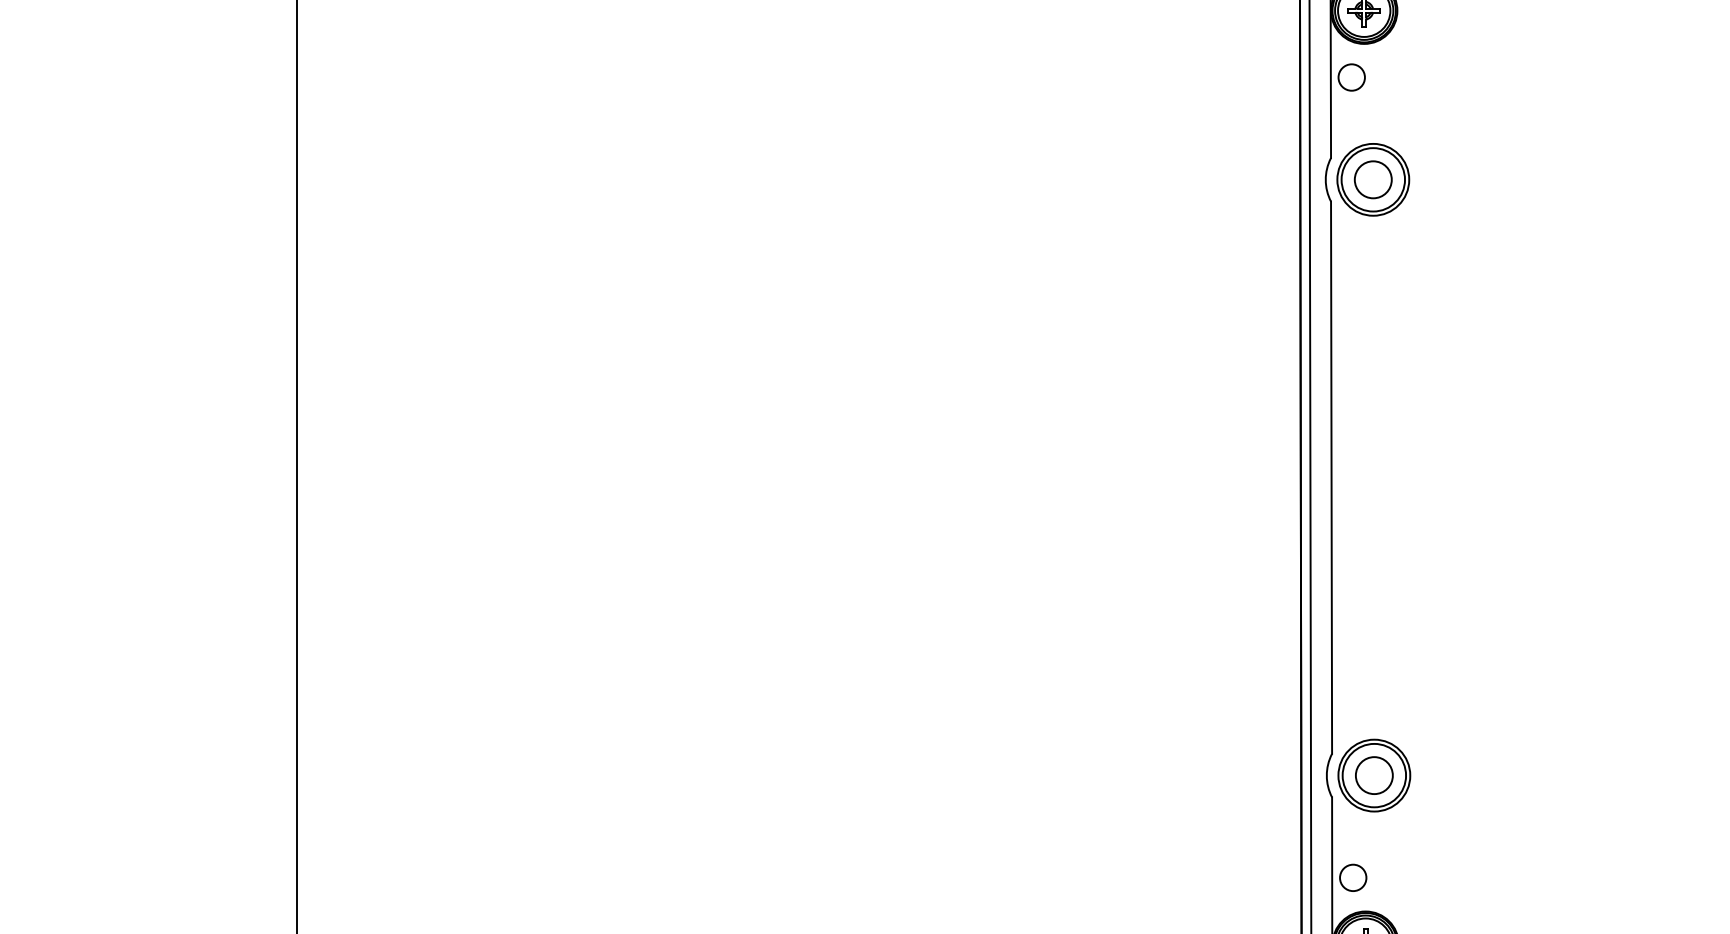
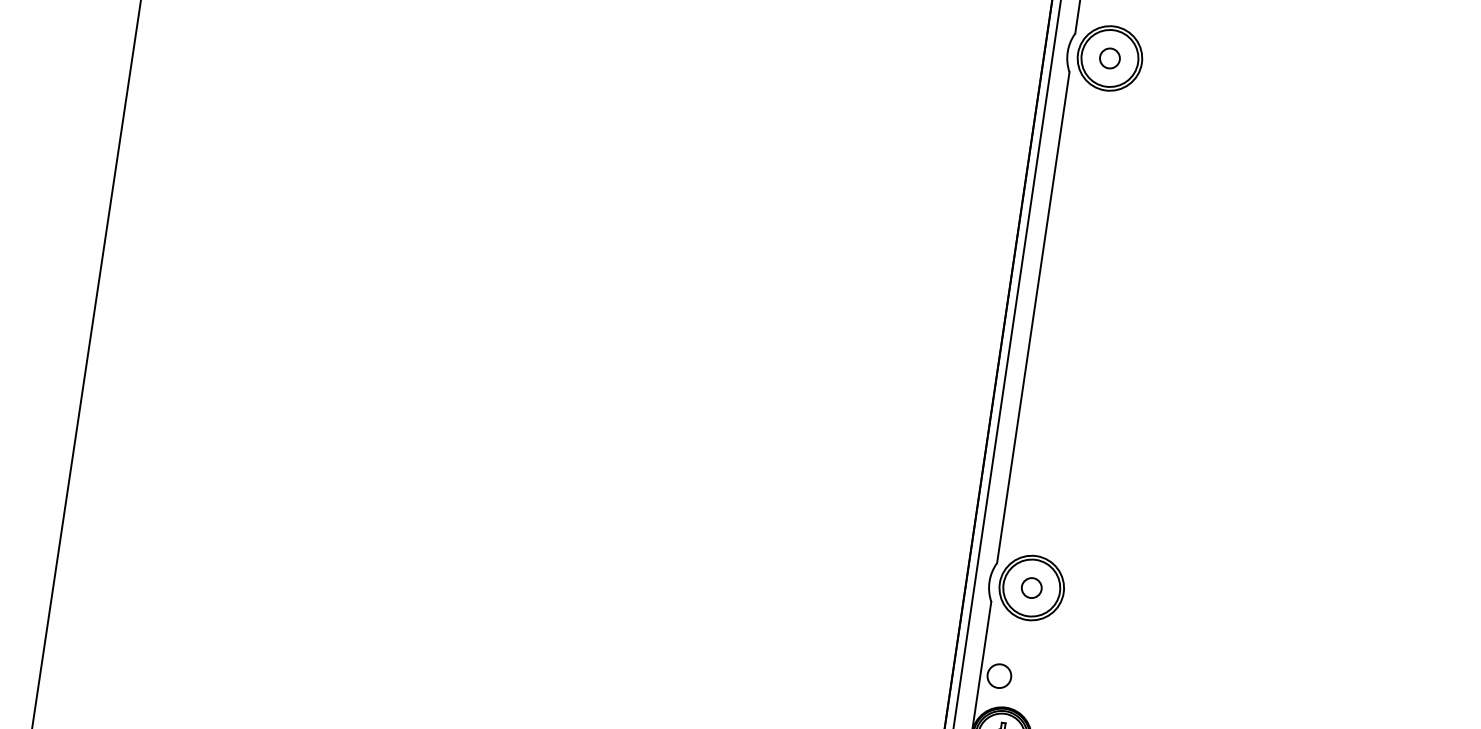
circle: (1372, 179) -> (1109, 58), size x0.6
circle: (1373, 775) -> (1031, 587), size x0.6

